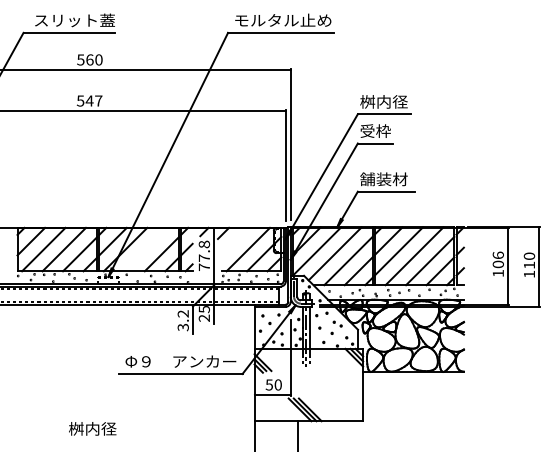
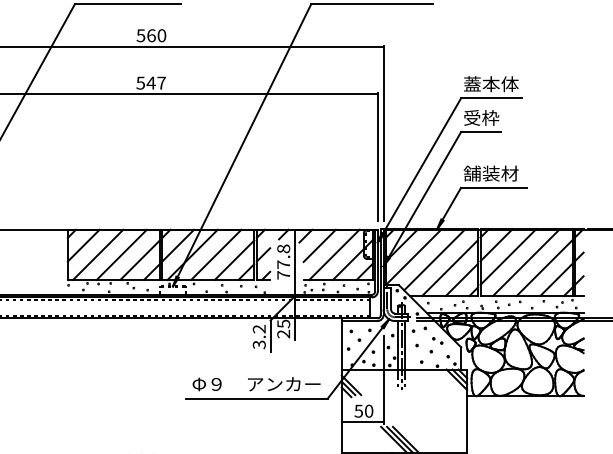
text: (383, 101) -> (490, 83), 桝内径 -> 蓋本体
line: (235, 241) -> (319, 245), added
line: (145, 249) -> (215, 254), added

